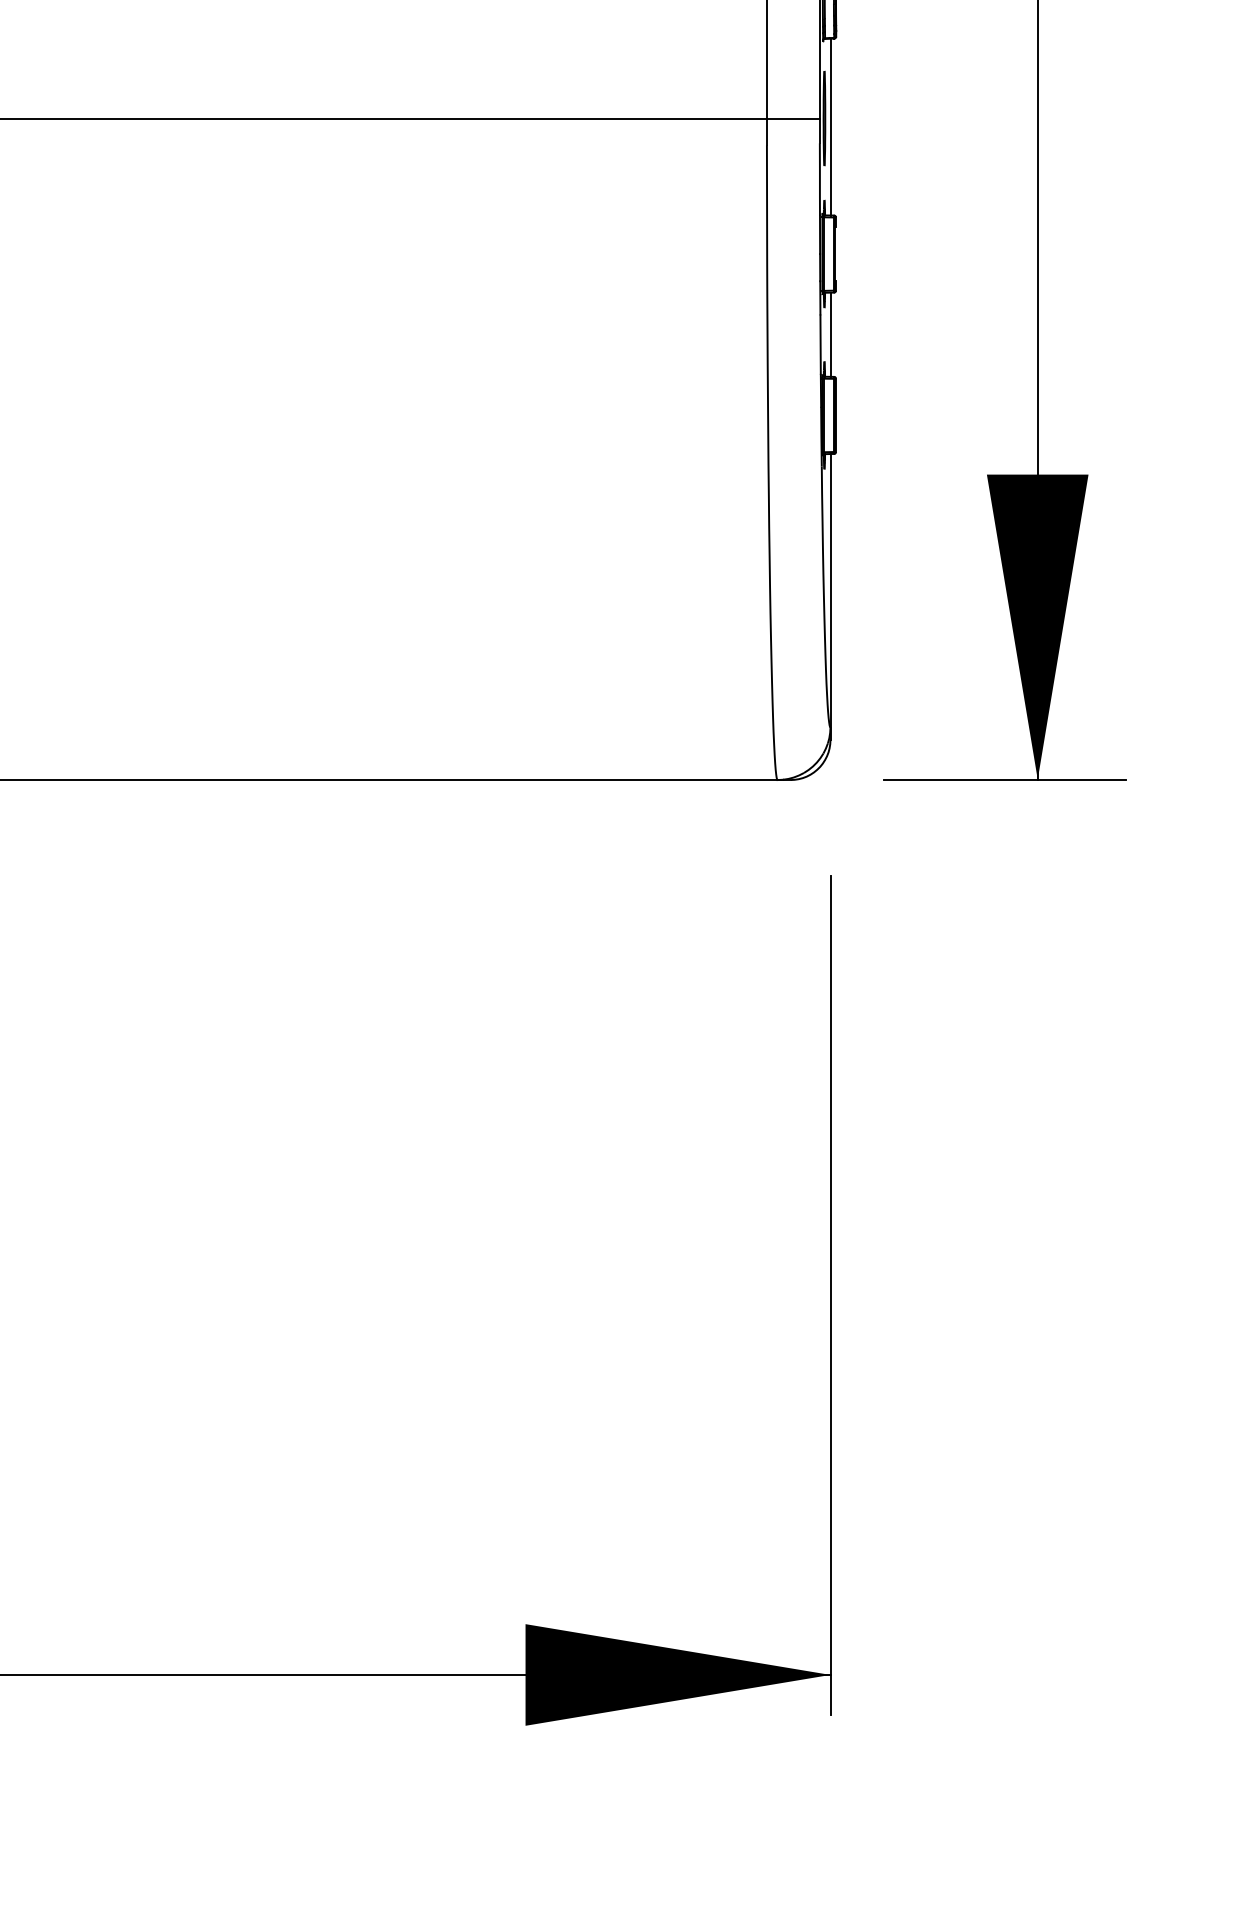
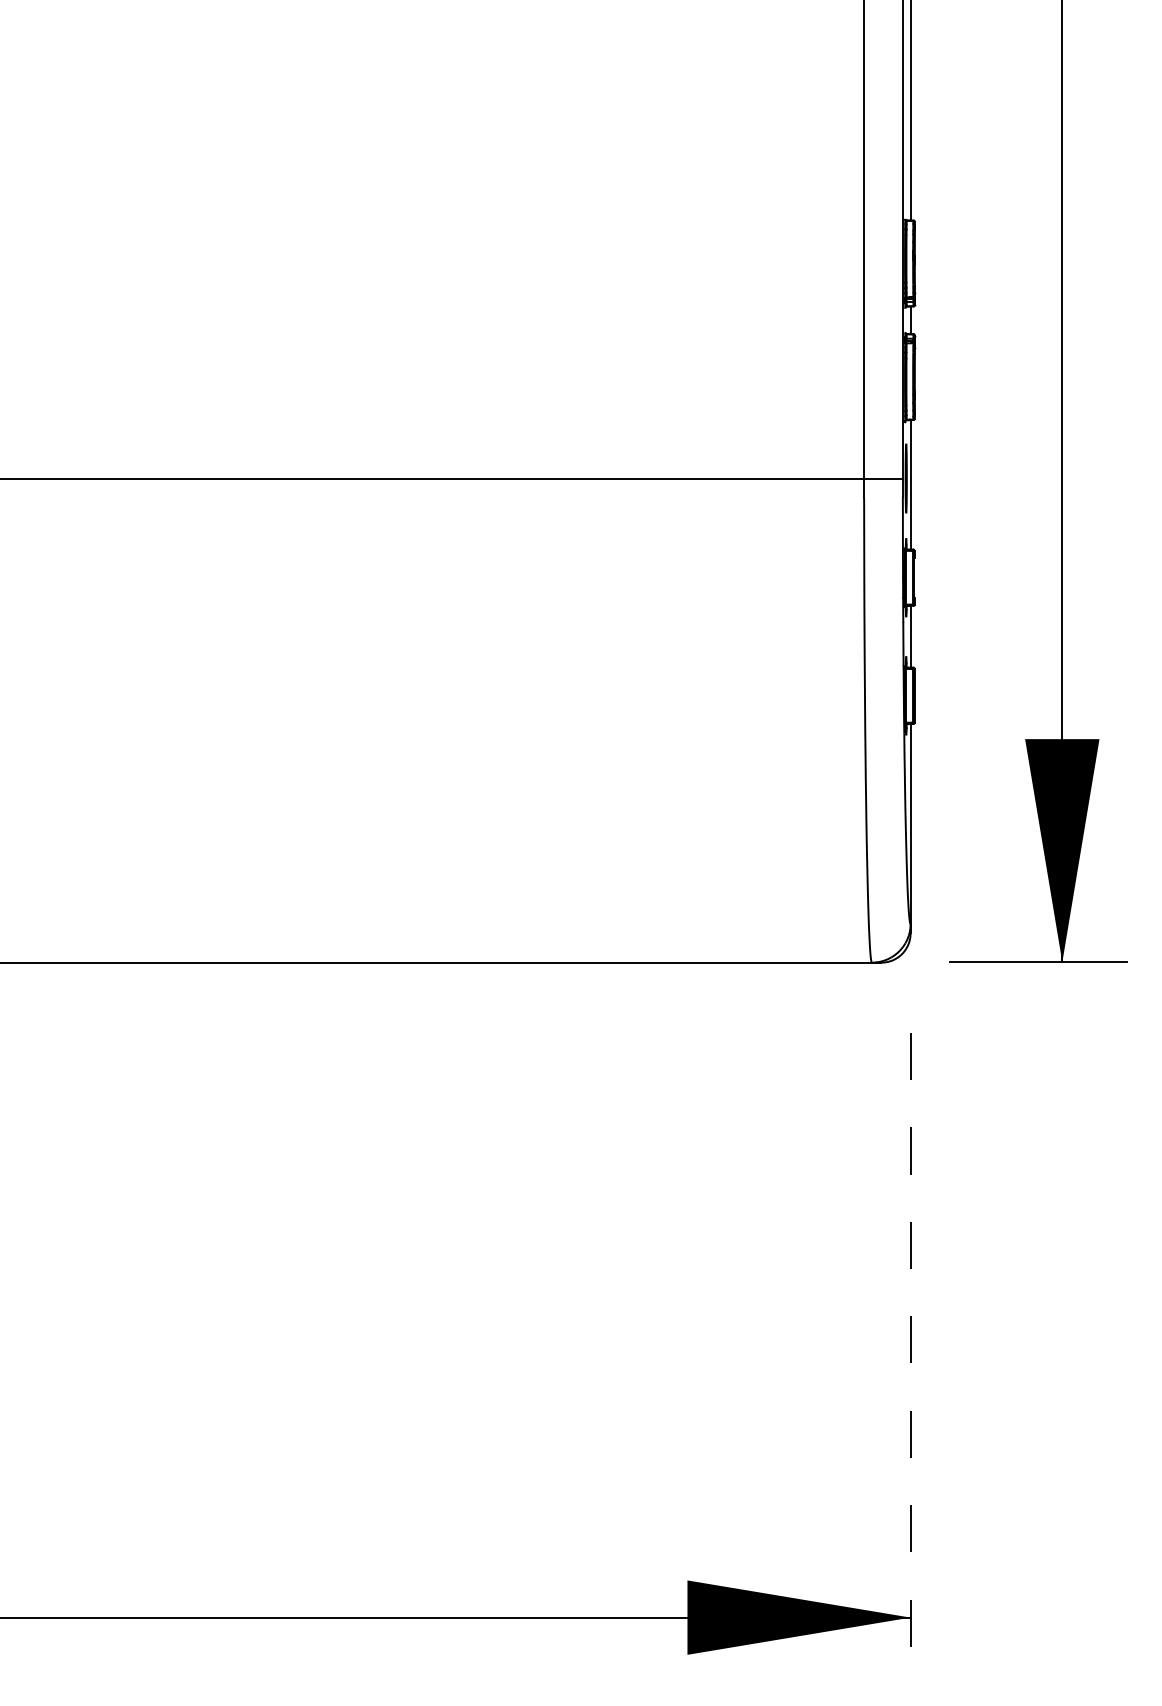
line: (830, 1296) -> (910, 1340), solid -> dashed

